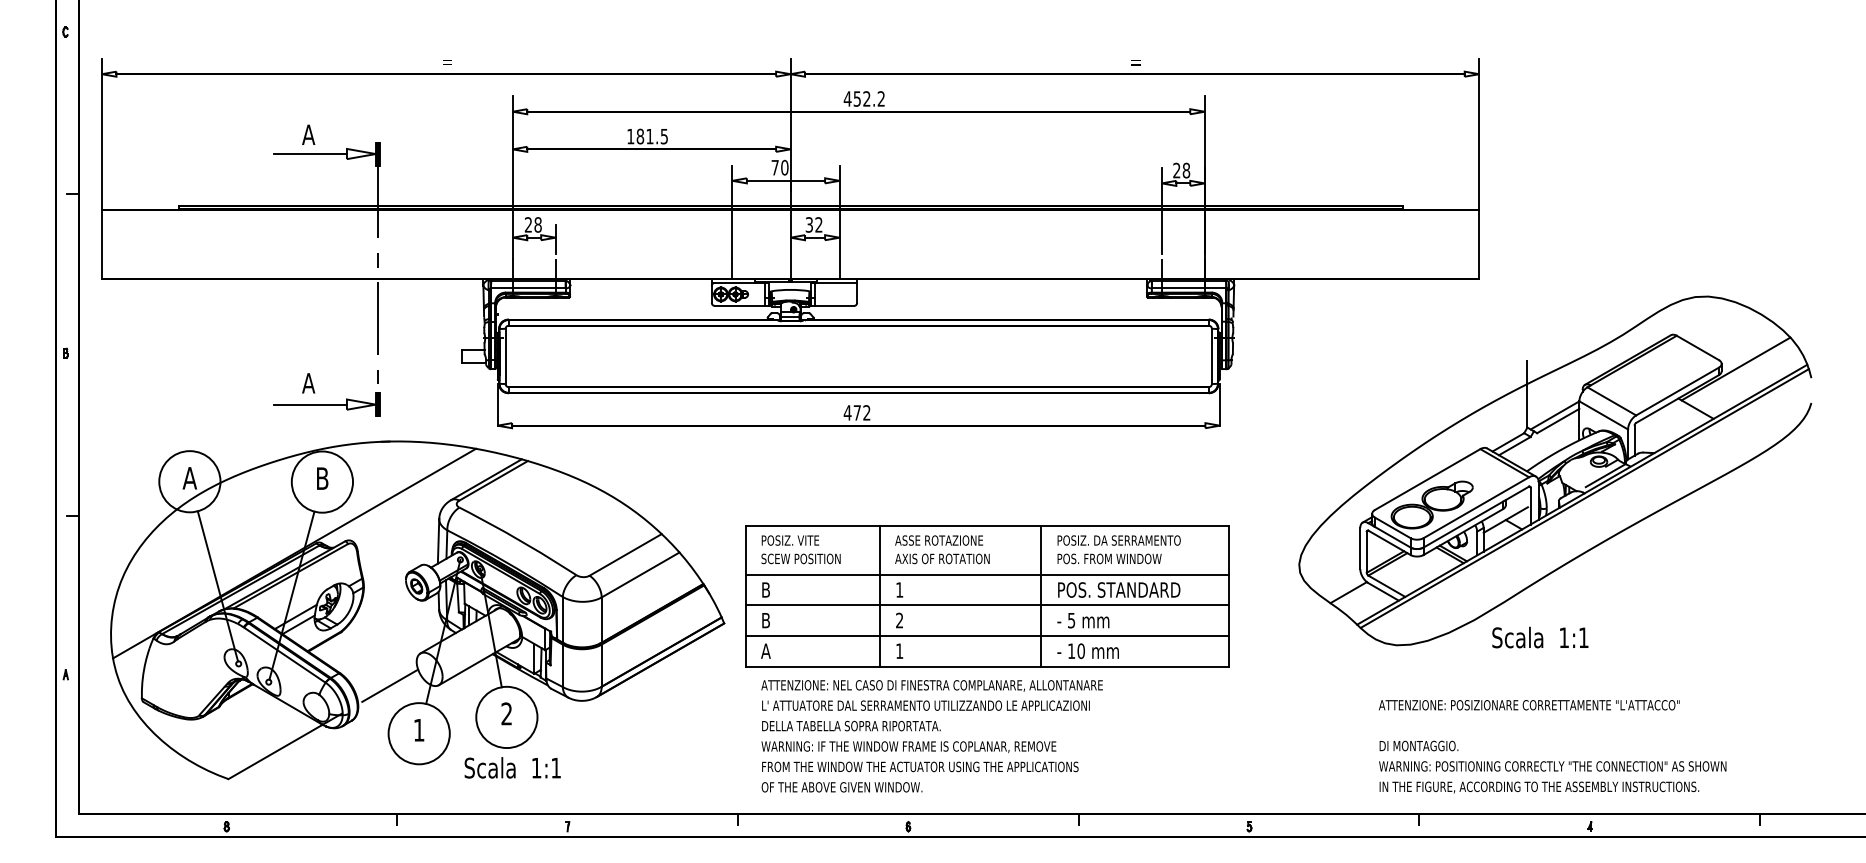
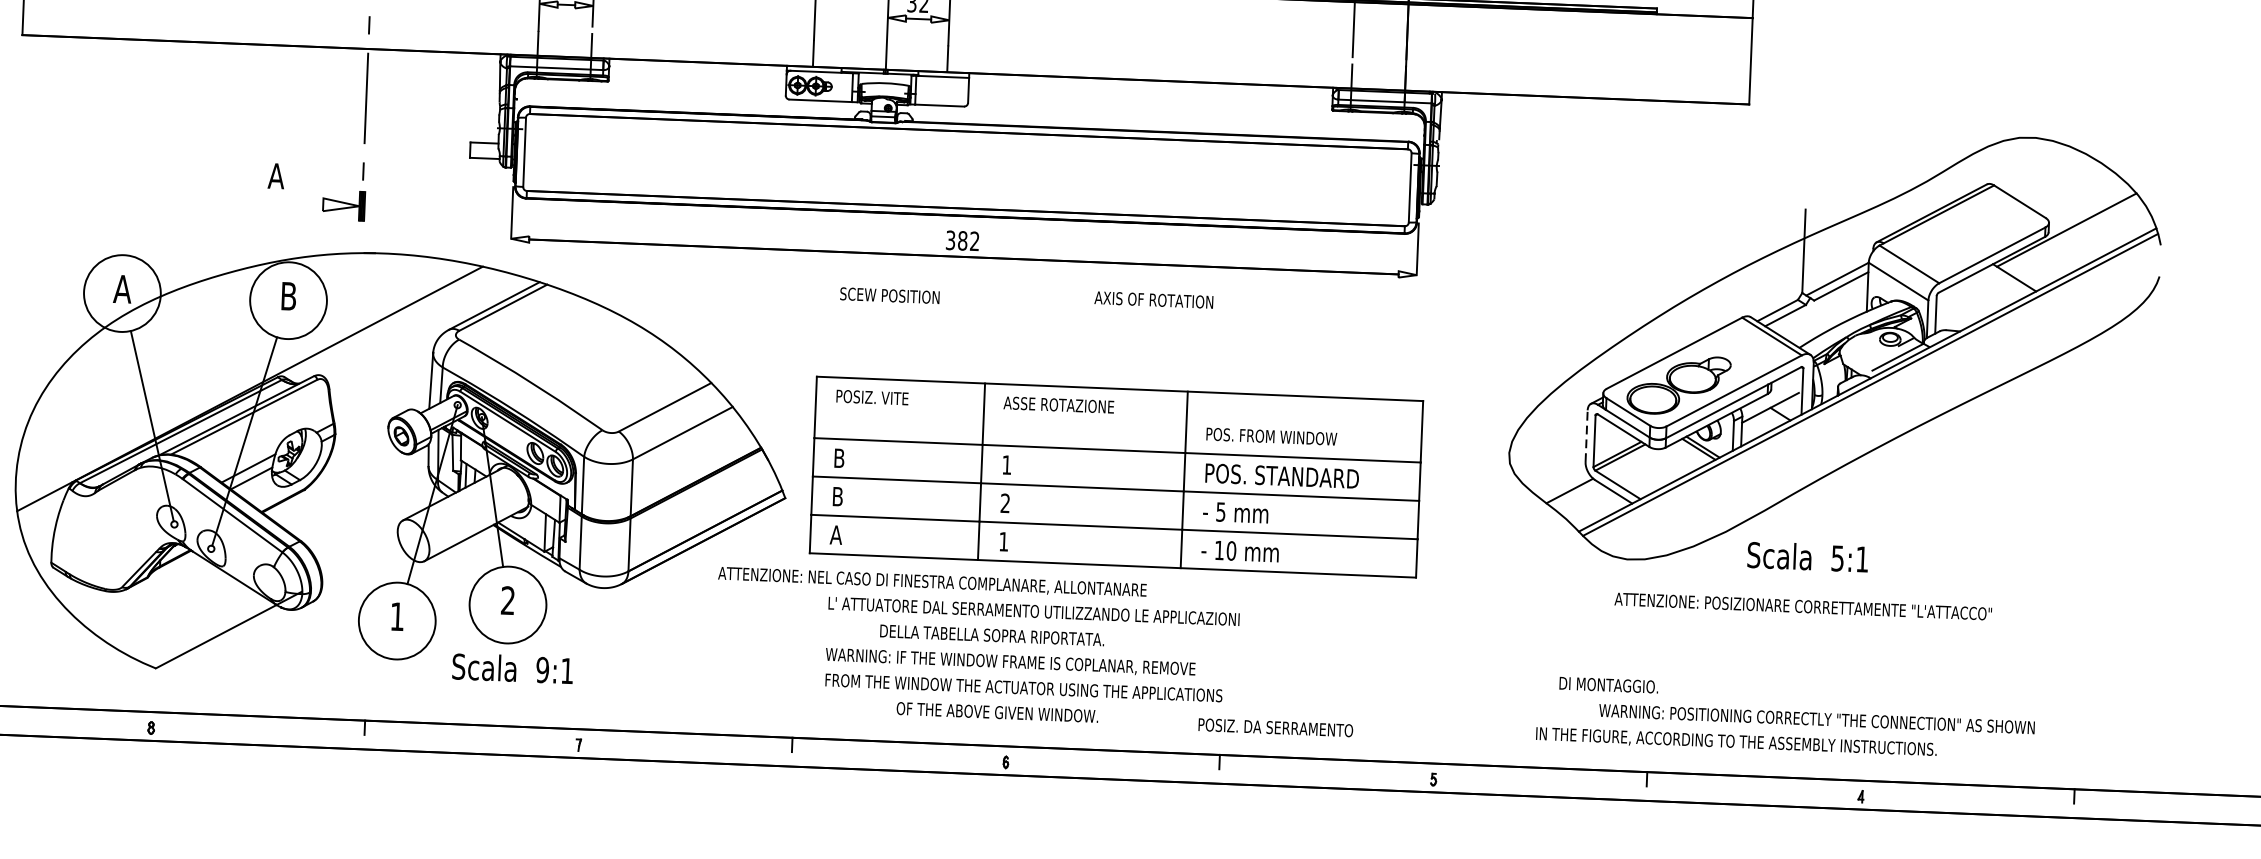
line: (309, 404) -> (276, 202), removed
text: (852, 412) -> (956, 240), 472 -> 382
text: (1118, 540) -> (1274, 727), moved
line: (1360, 548) -> (1586, 436), solid -> dashed
text: (800, 558) -> (889, 295), moved
text: (942, 558) -> (1154, 299), moved
text: (1563, 637) -> (1836, 558), 1:1 -> 5:1
line: (390, 685) -> (363, 559), removed
text: (931, 685) -> (931, 581), moved
text: (1529, 705) -> (1803, 606), moved
text: (851, 725) -> (992, 634), moved
text: (1418, 745) -> (1608, 684), moved
text: (536, 767) -> (542, 669), 1:1 -> 9:1
text: (841, 787) -> (996, 712), moved
text: (1539, 787) -> (1736, 742), moved

